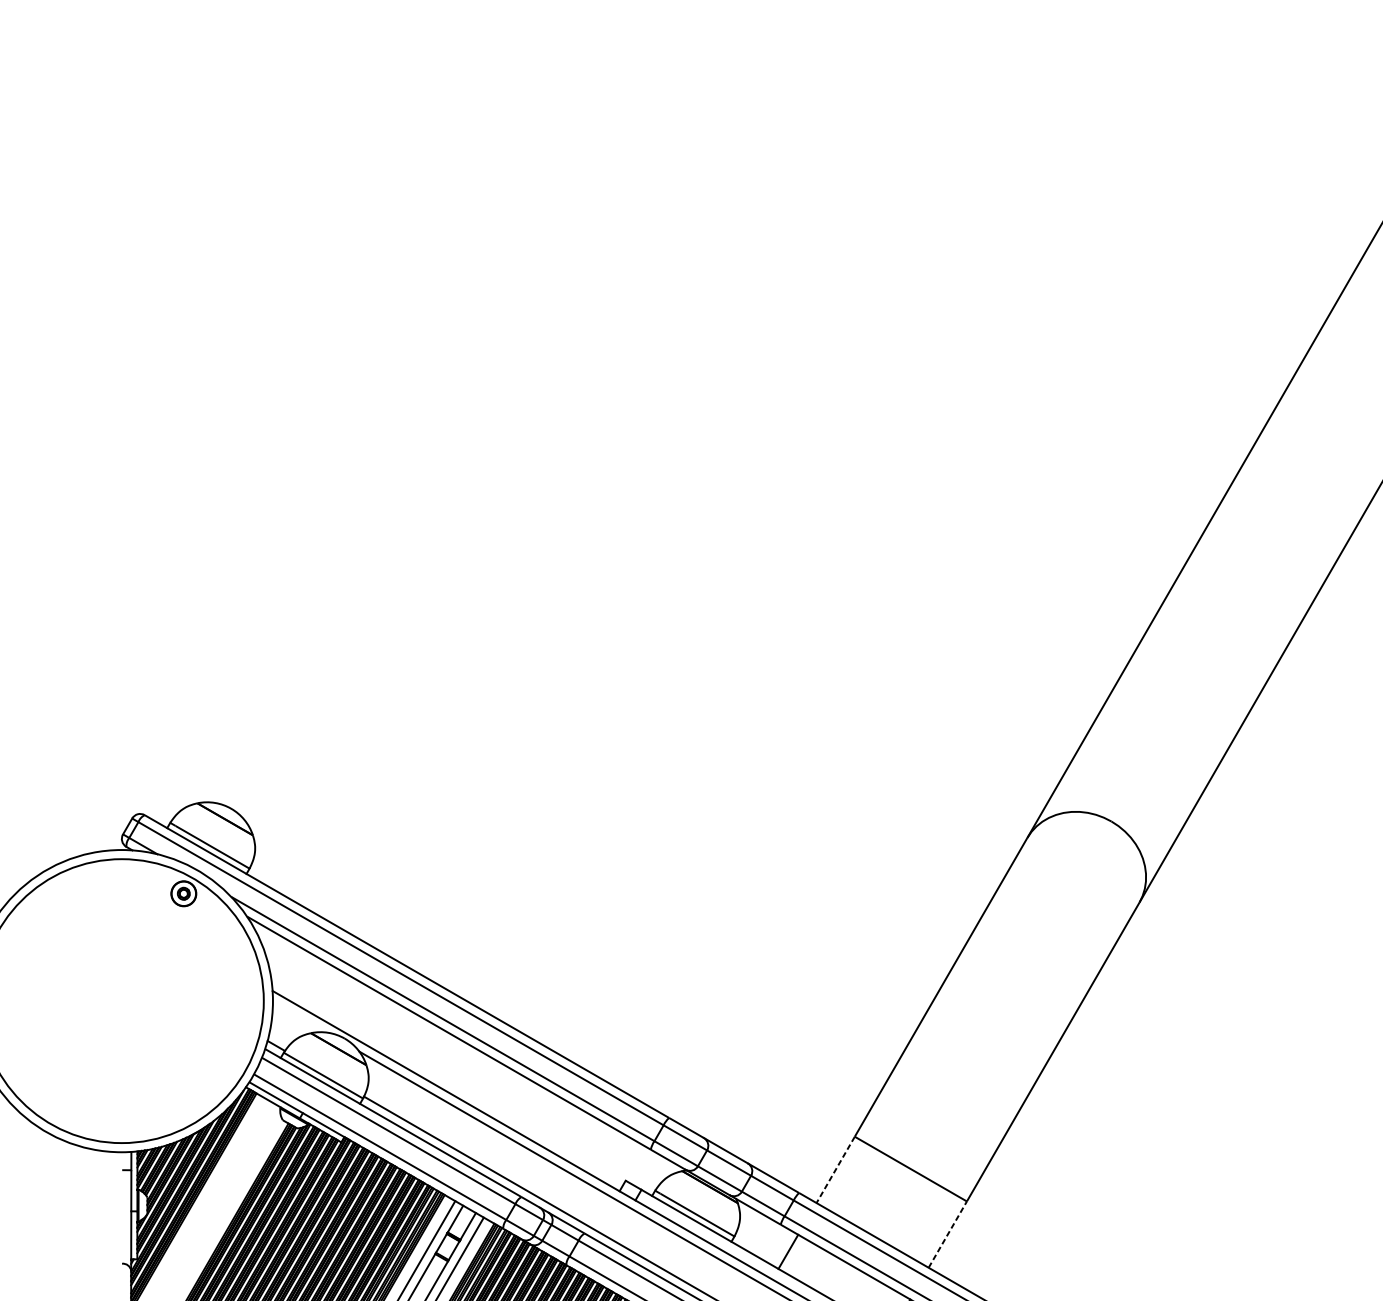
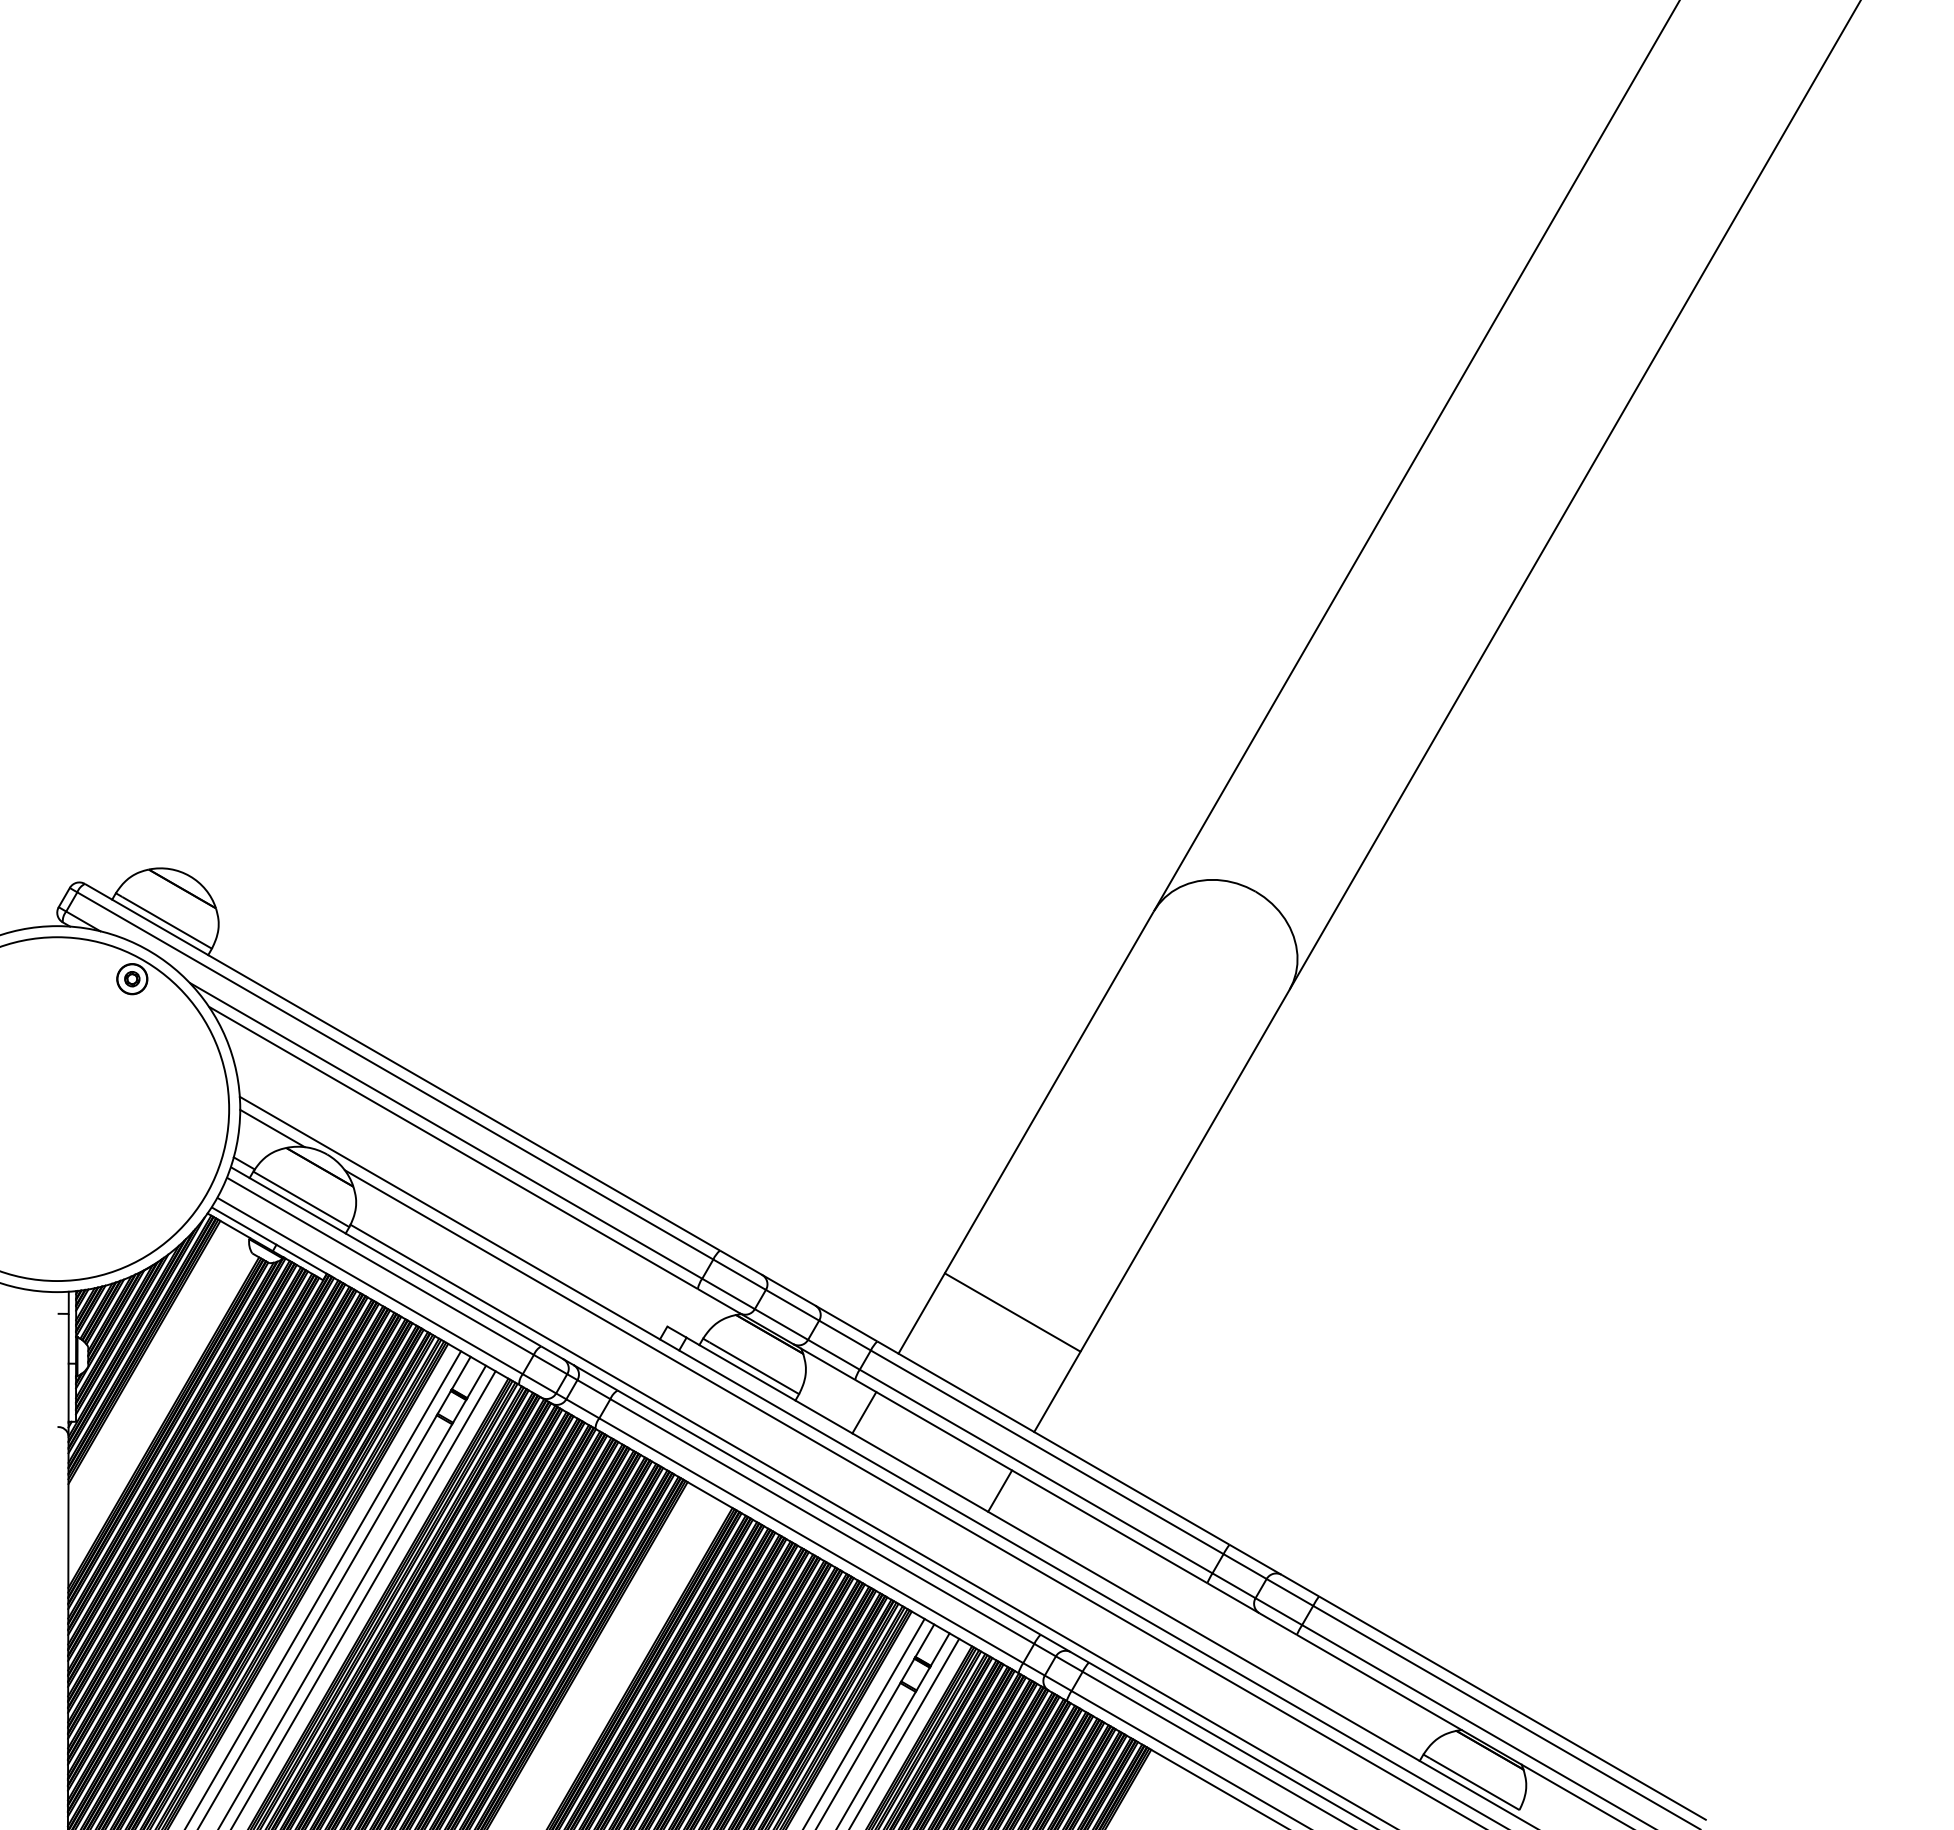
line: (299, 1017) -> (272, 1128), added
line: (835, 1169) -> (921, 1313), dashed -> solid
line: (947, 1234) -> (1057, 1391), dashed -> solid

